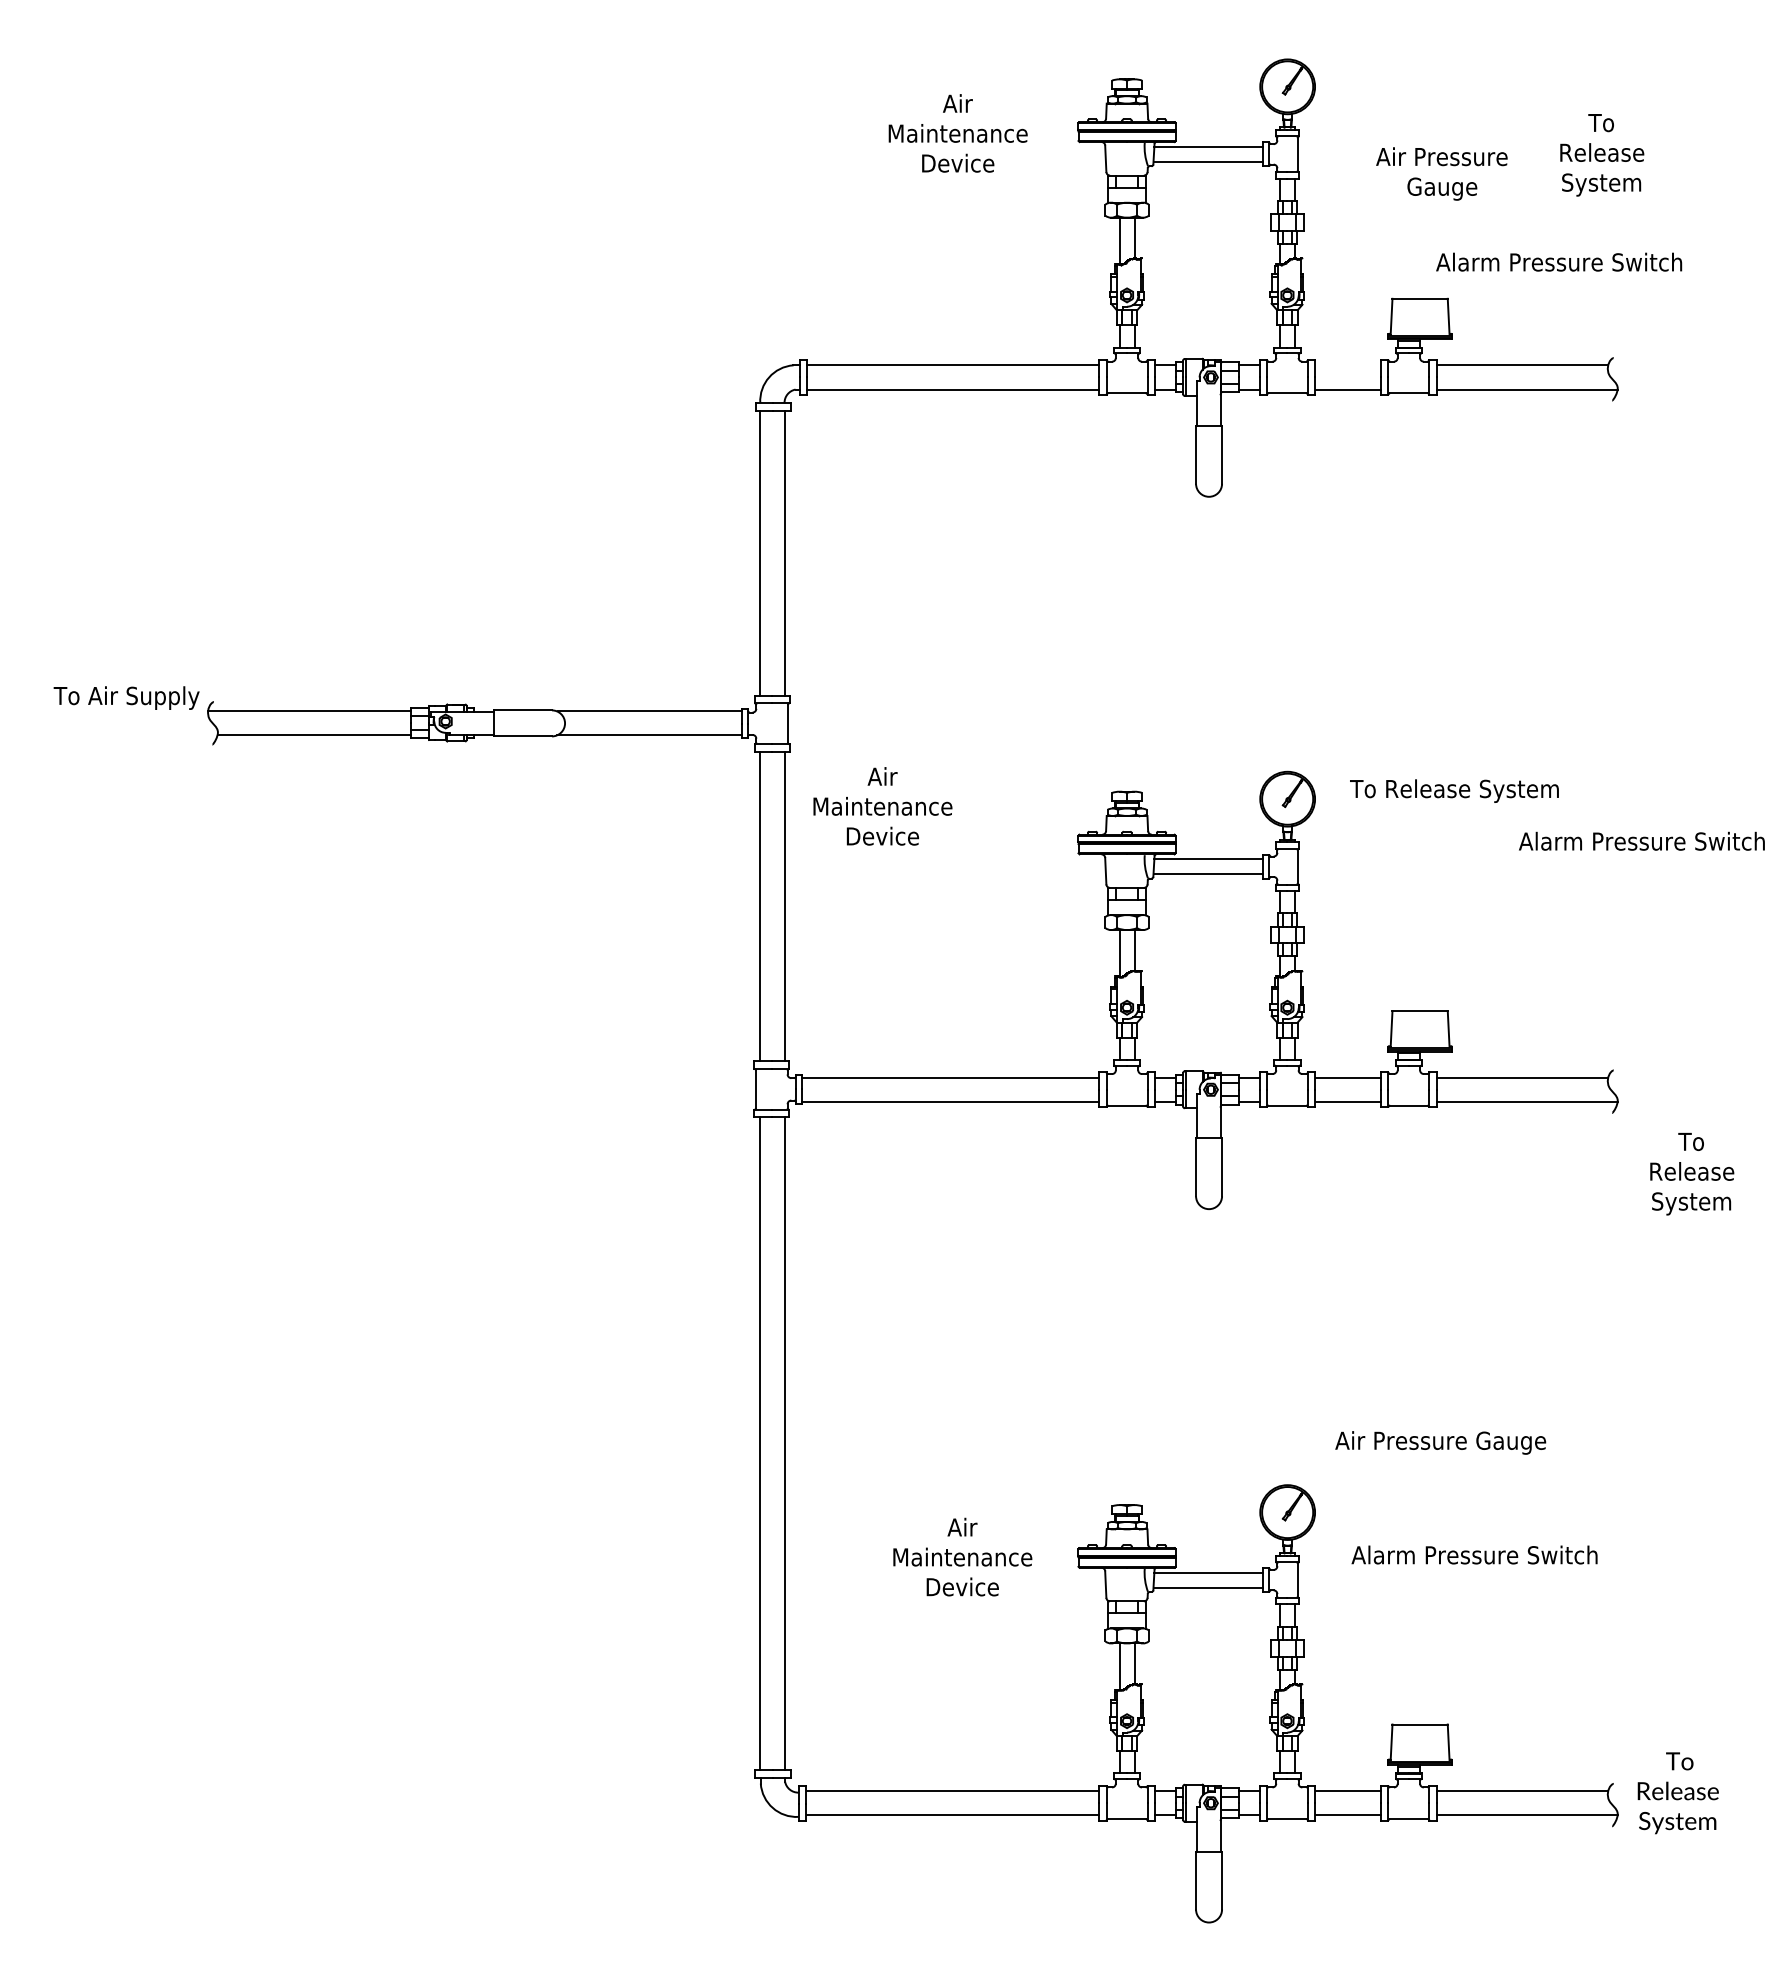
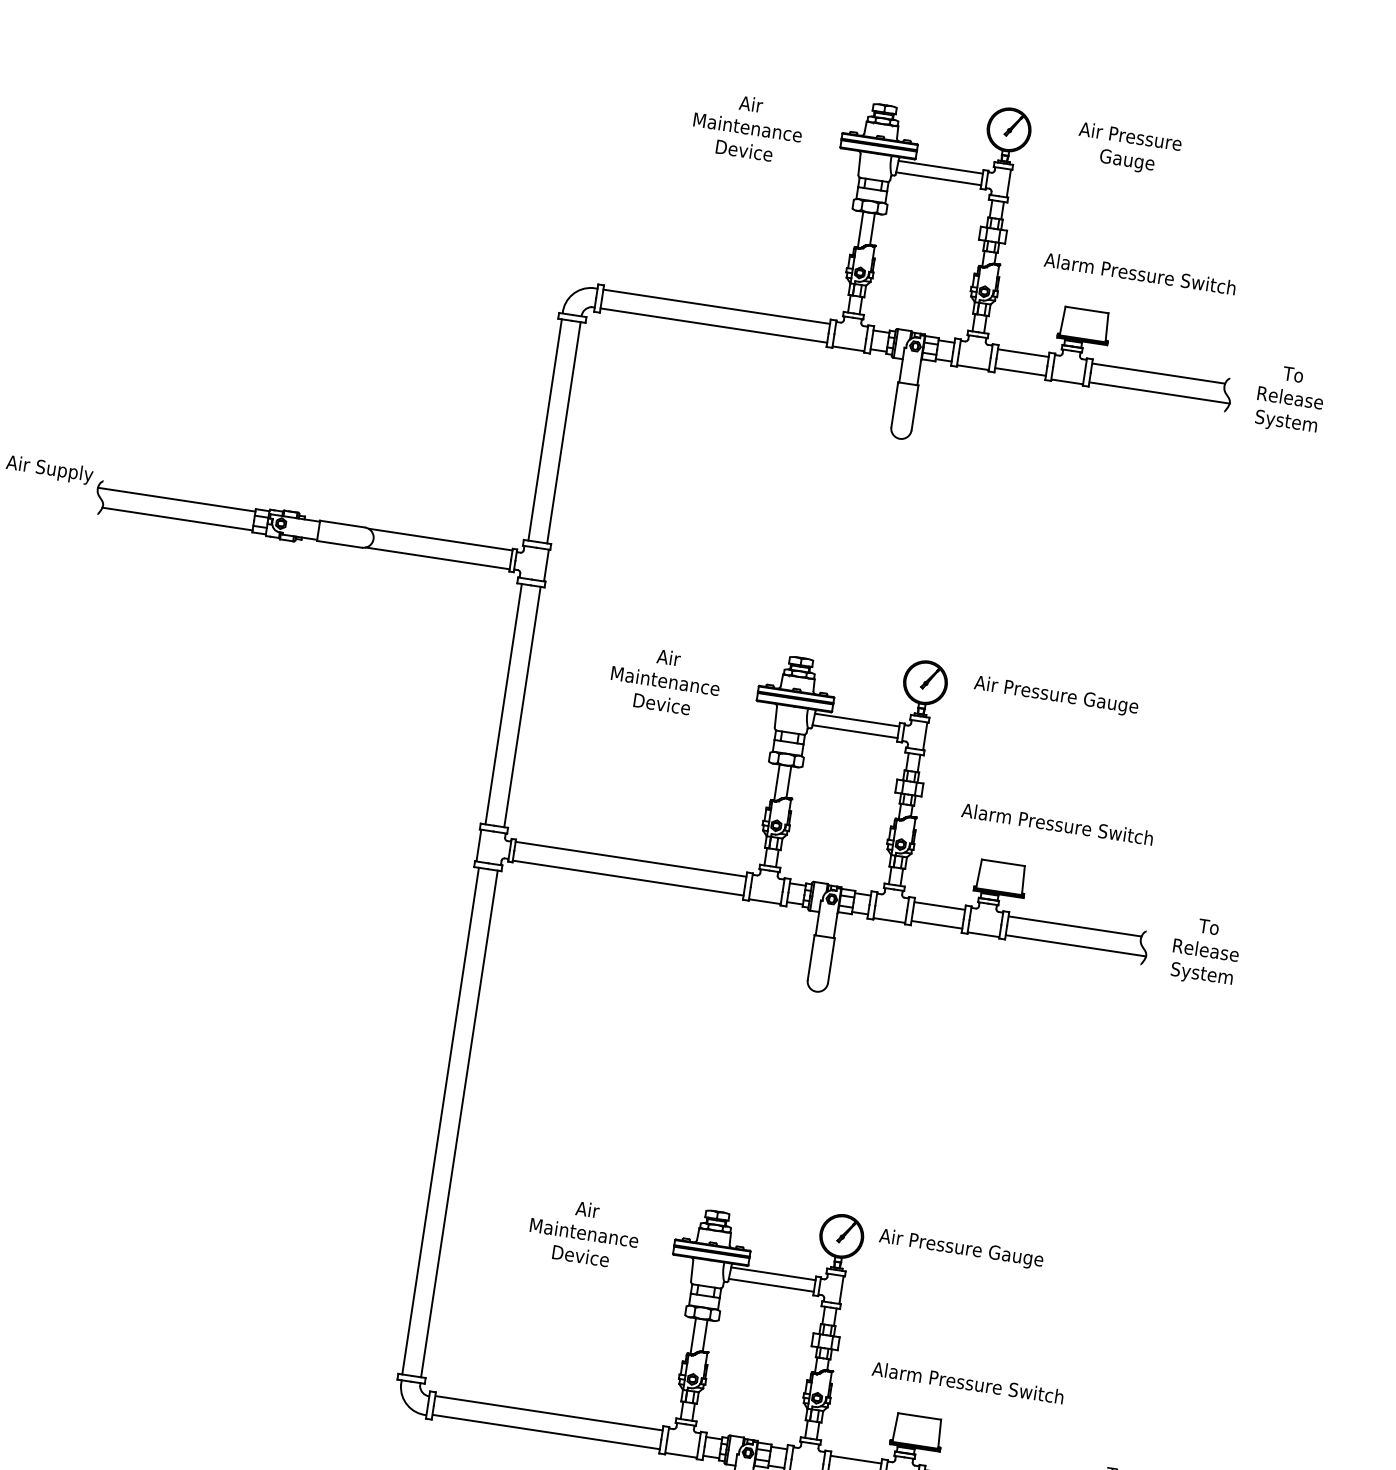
text: (1602, 155) -> (1290, 400), moved
text: (1441, 173) -> (1128, 149), moved
text: (1559, 261) -> (1140, 273), moved
line: (1348, 365) -> (1023, 353), added
text: (1454, 790) -> (1055, 695), To Release System -> Air Pressure Gauge
text: (882, 806) -> (665, 680), moved
text: (1641, 840) -> (1057, 823), moved
text: (1692, 1174) -> (1206, 952), moved
text: (1440, 1442) -> (961, 1248), moved
text: (1474, 1554) -> (967, 1382), moved

